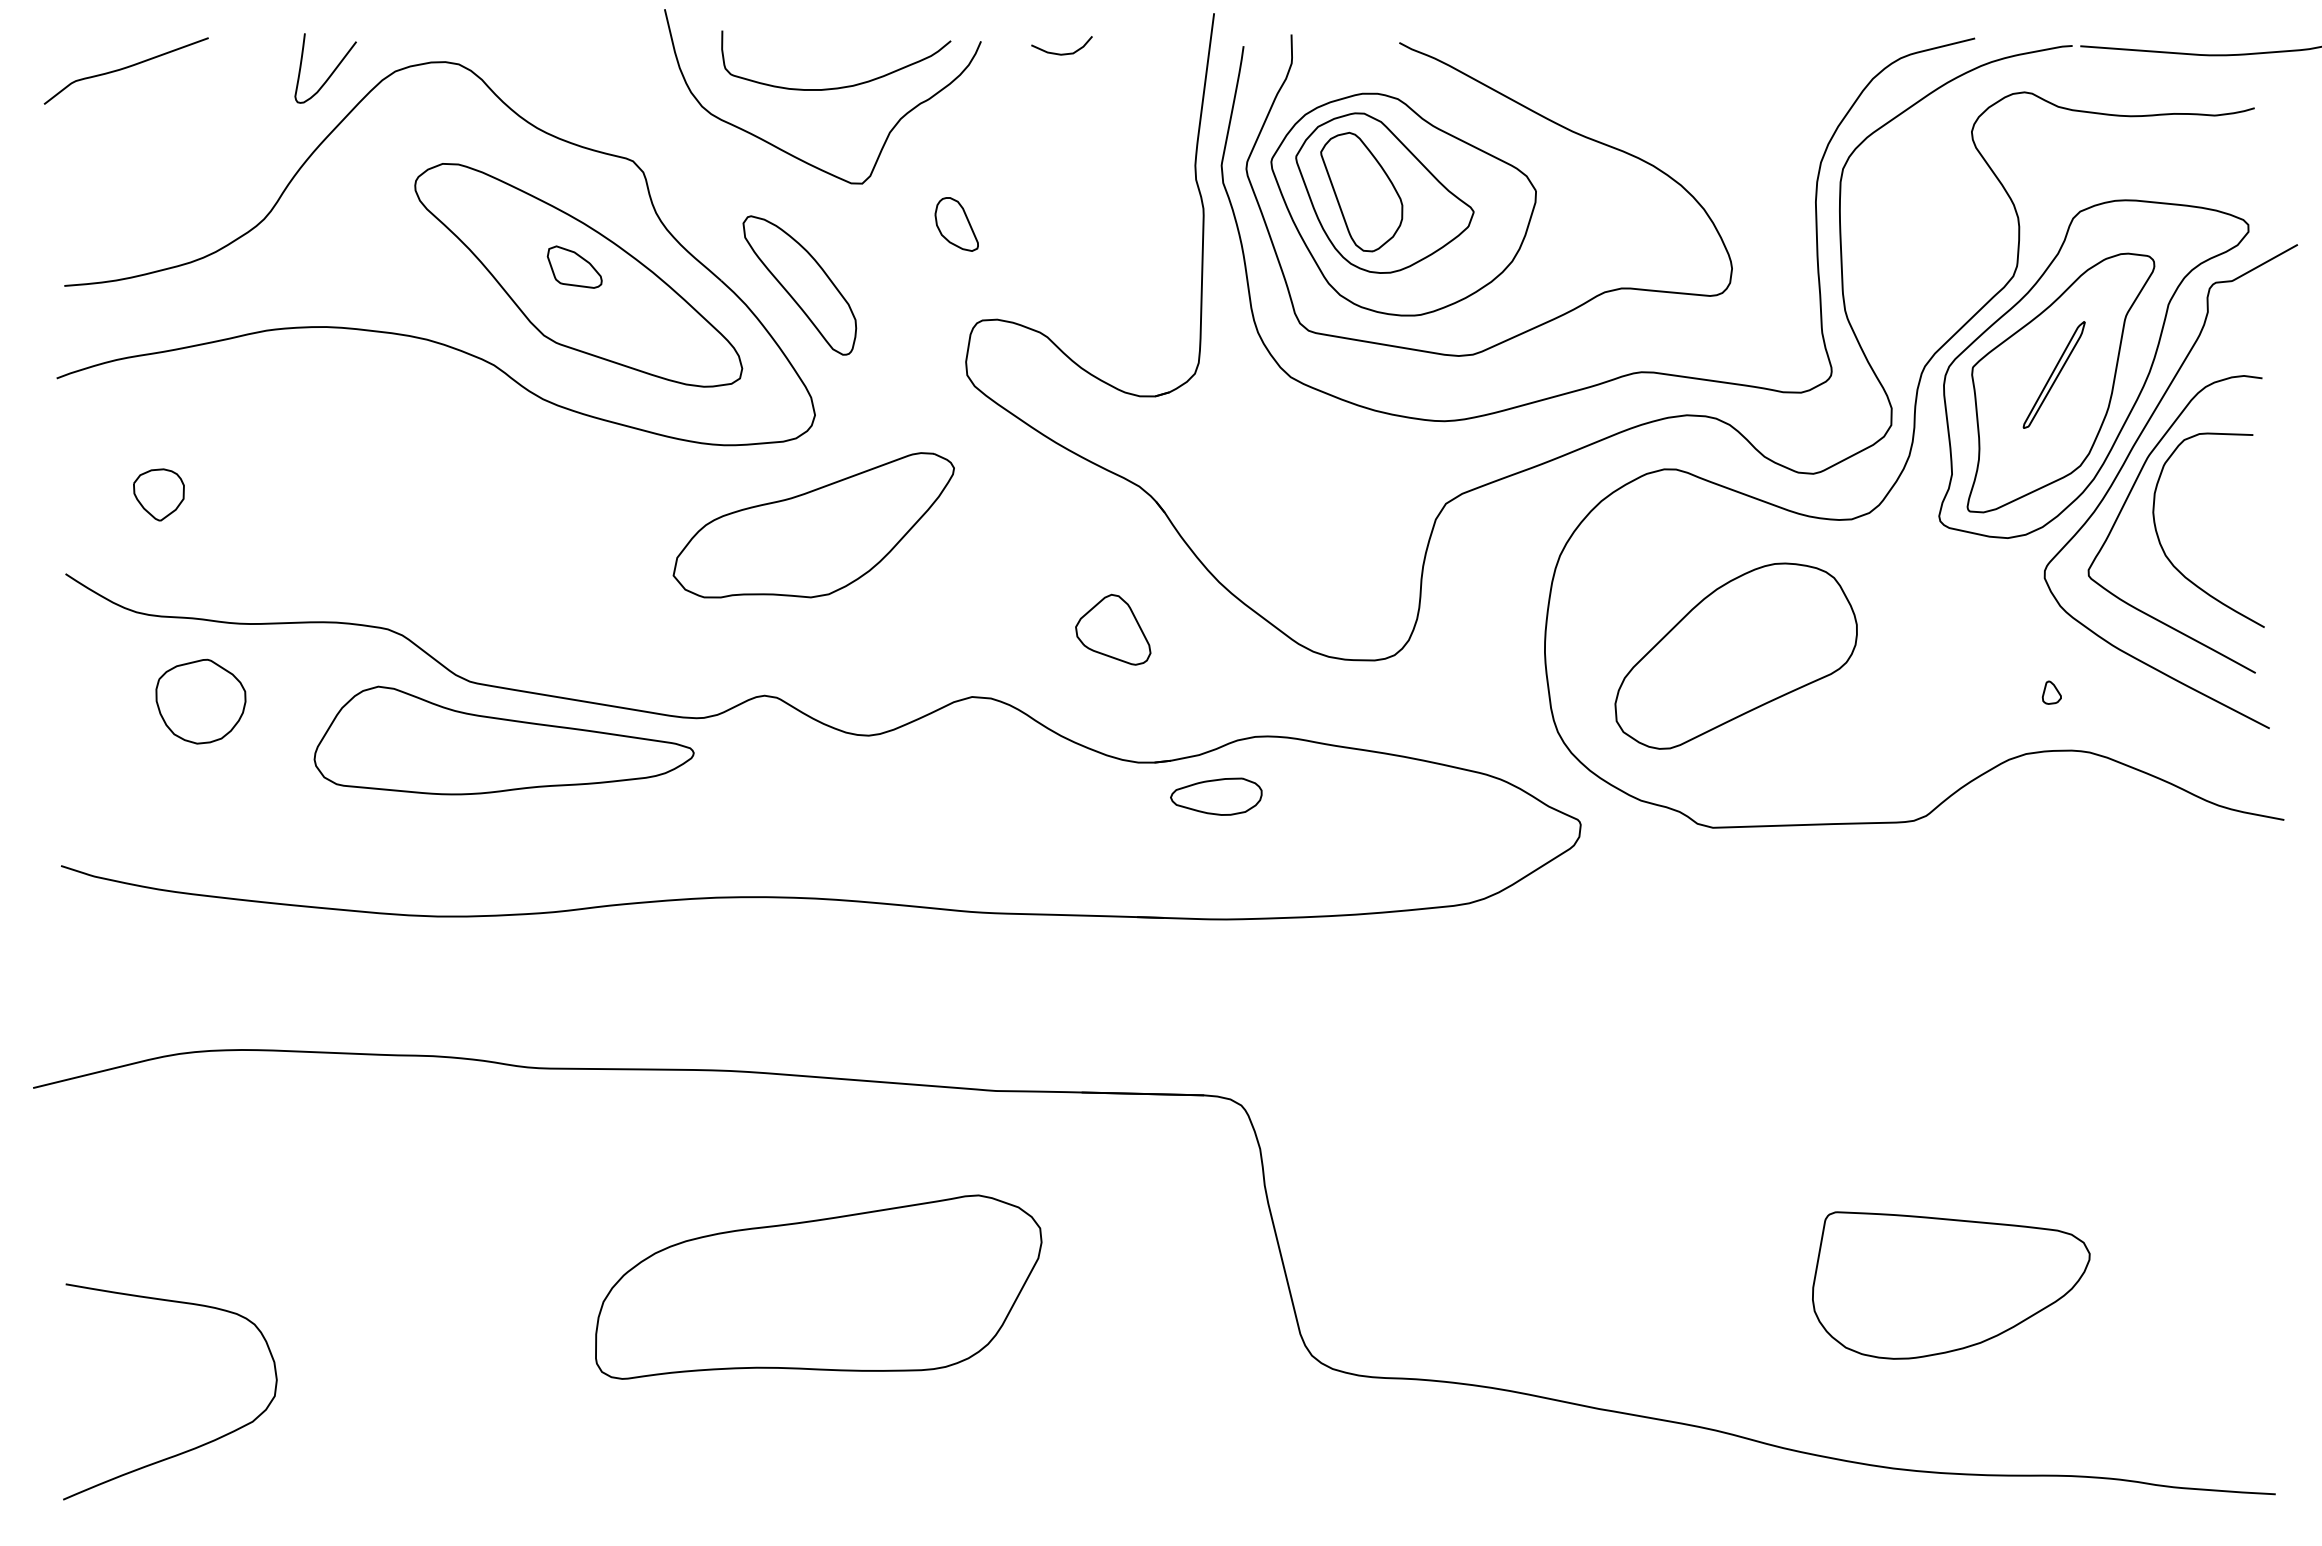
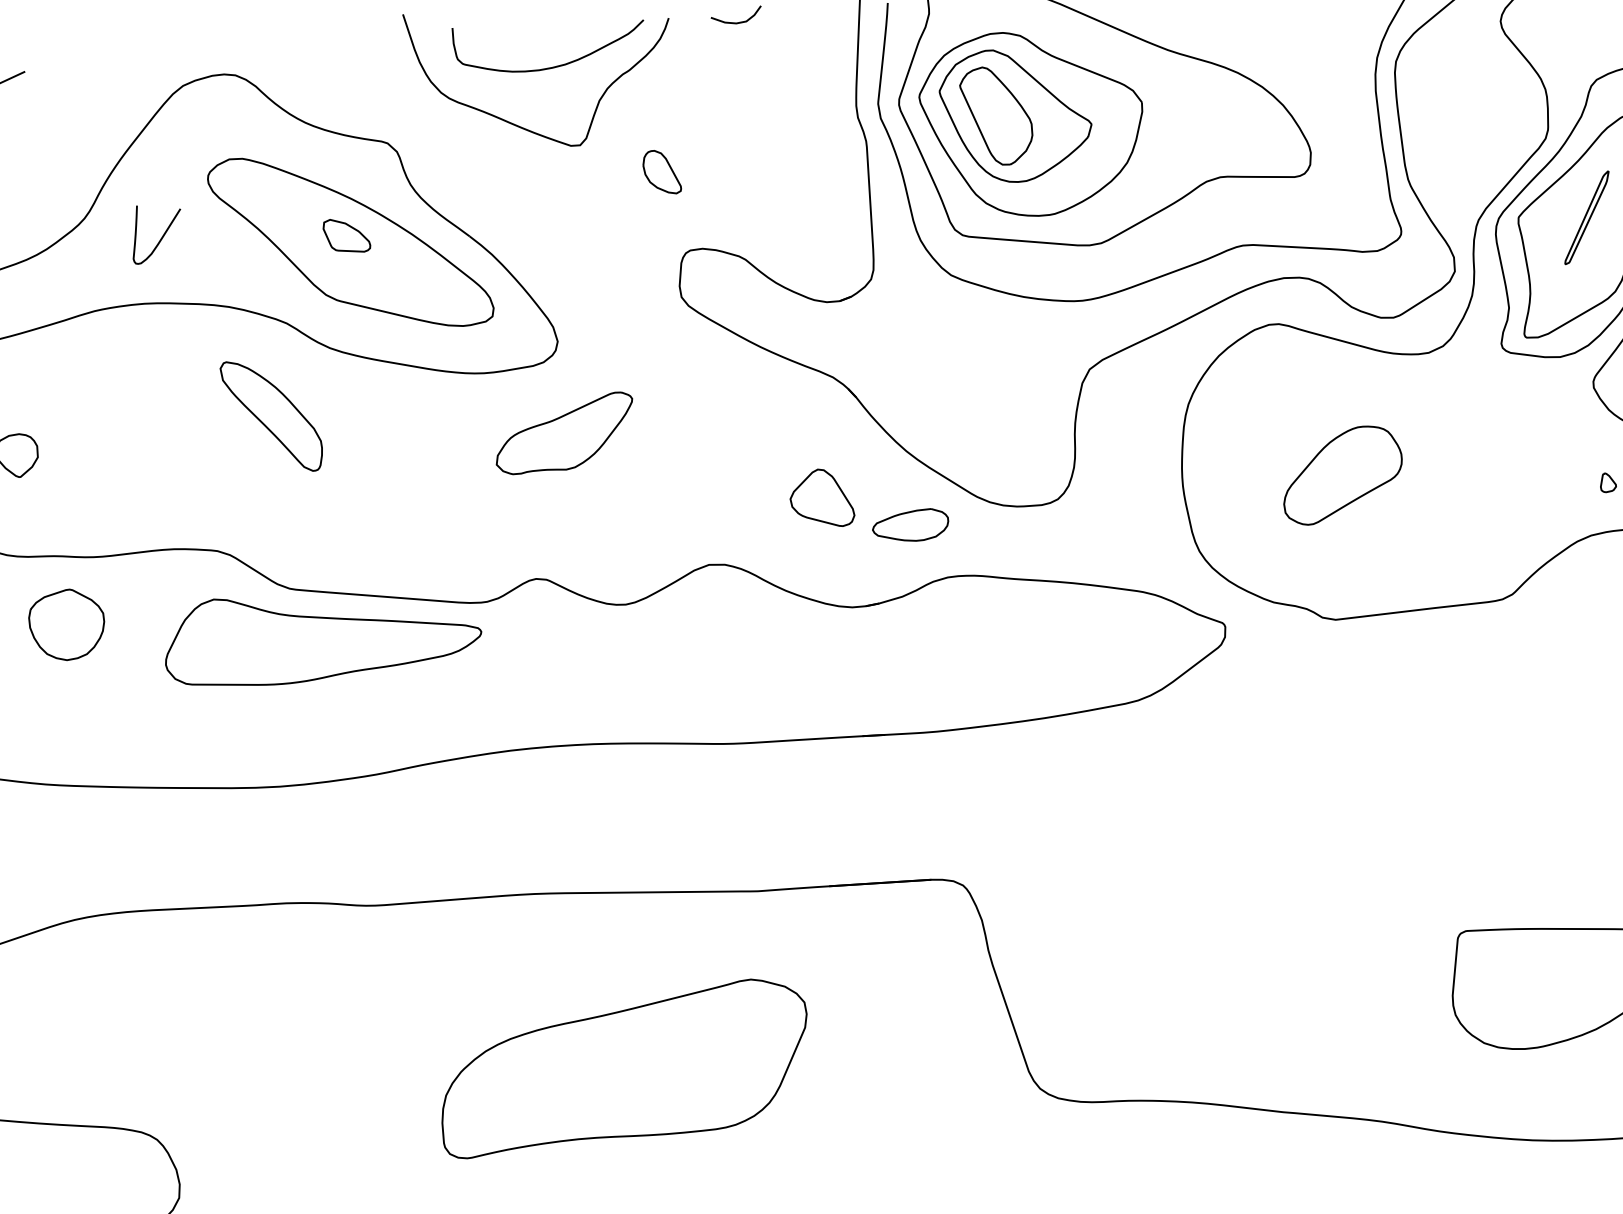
curve: (331, 72) -> (161, 236), moved
part: (799, 285) -> (271, 416), moved
part: (813, 525) -> (564, 433), size x0.6
part: (1735, 655) -> (1341, 474), size x0.6
part: (1216, 796) -> (910, 525), moved

